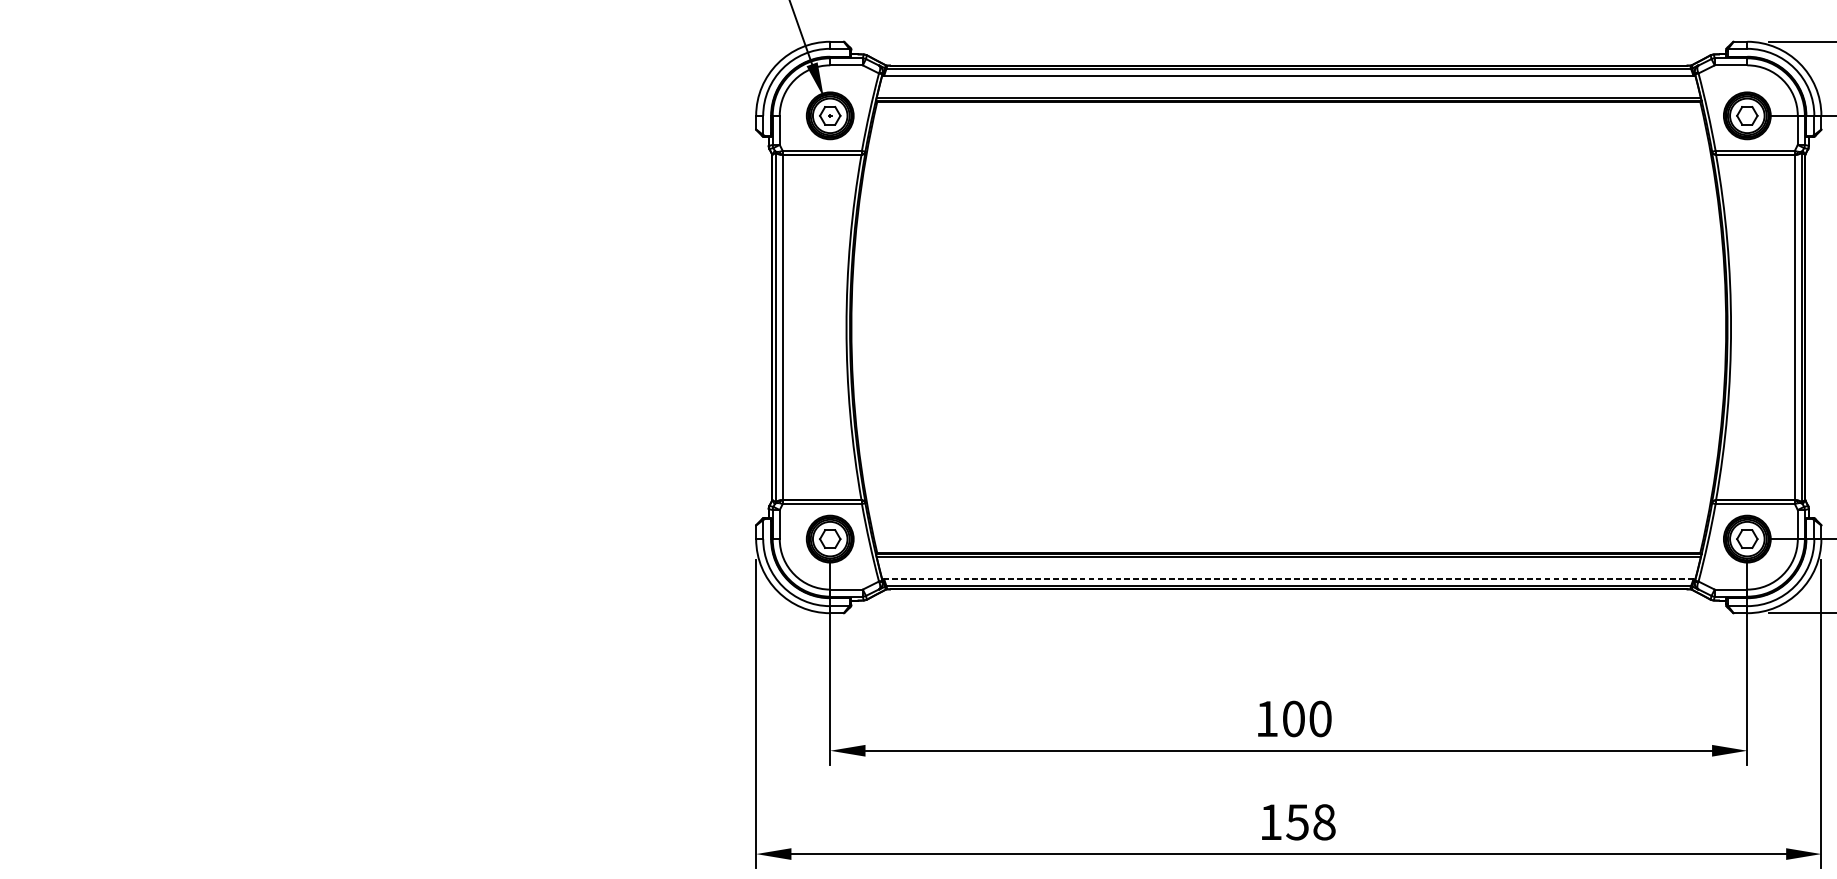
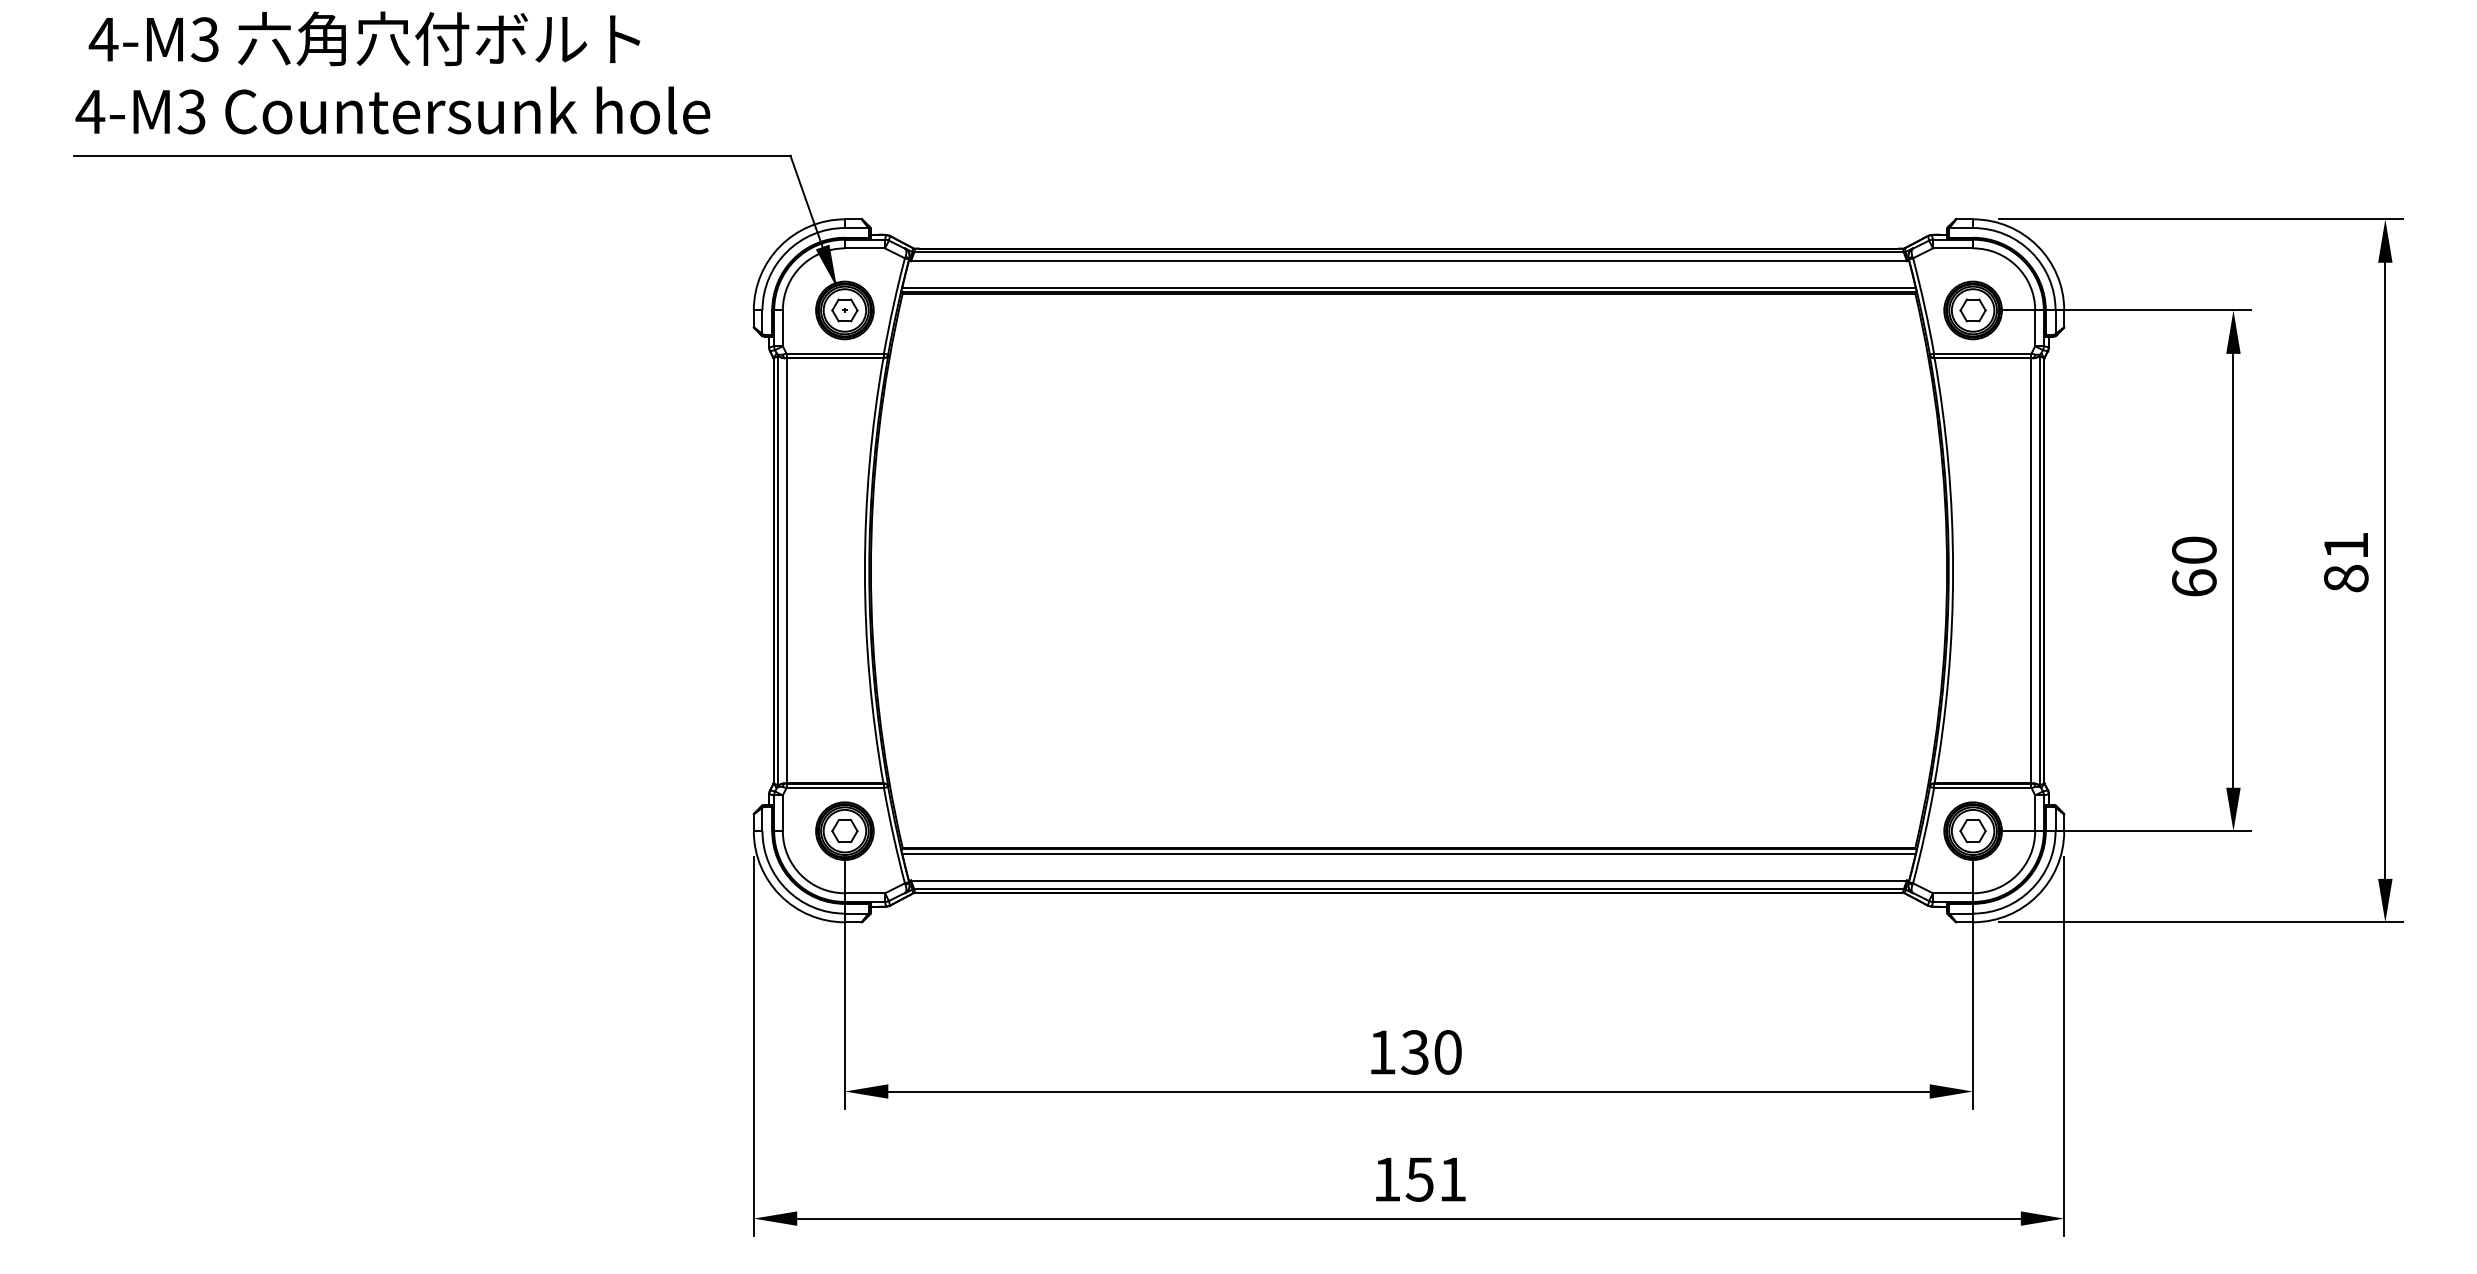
line: (1289, 579) -> (1409, 880), dashed -> solid
text: (1293, 719) -> (1414, 1052), 100 -> 130
text: (1324, 822) -> (1452, 1179), 158 -> 151

